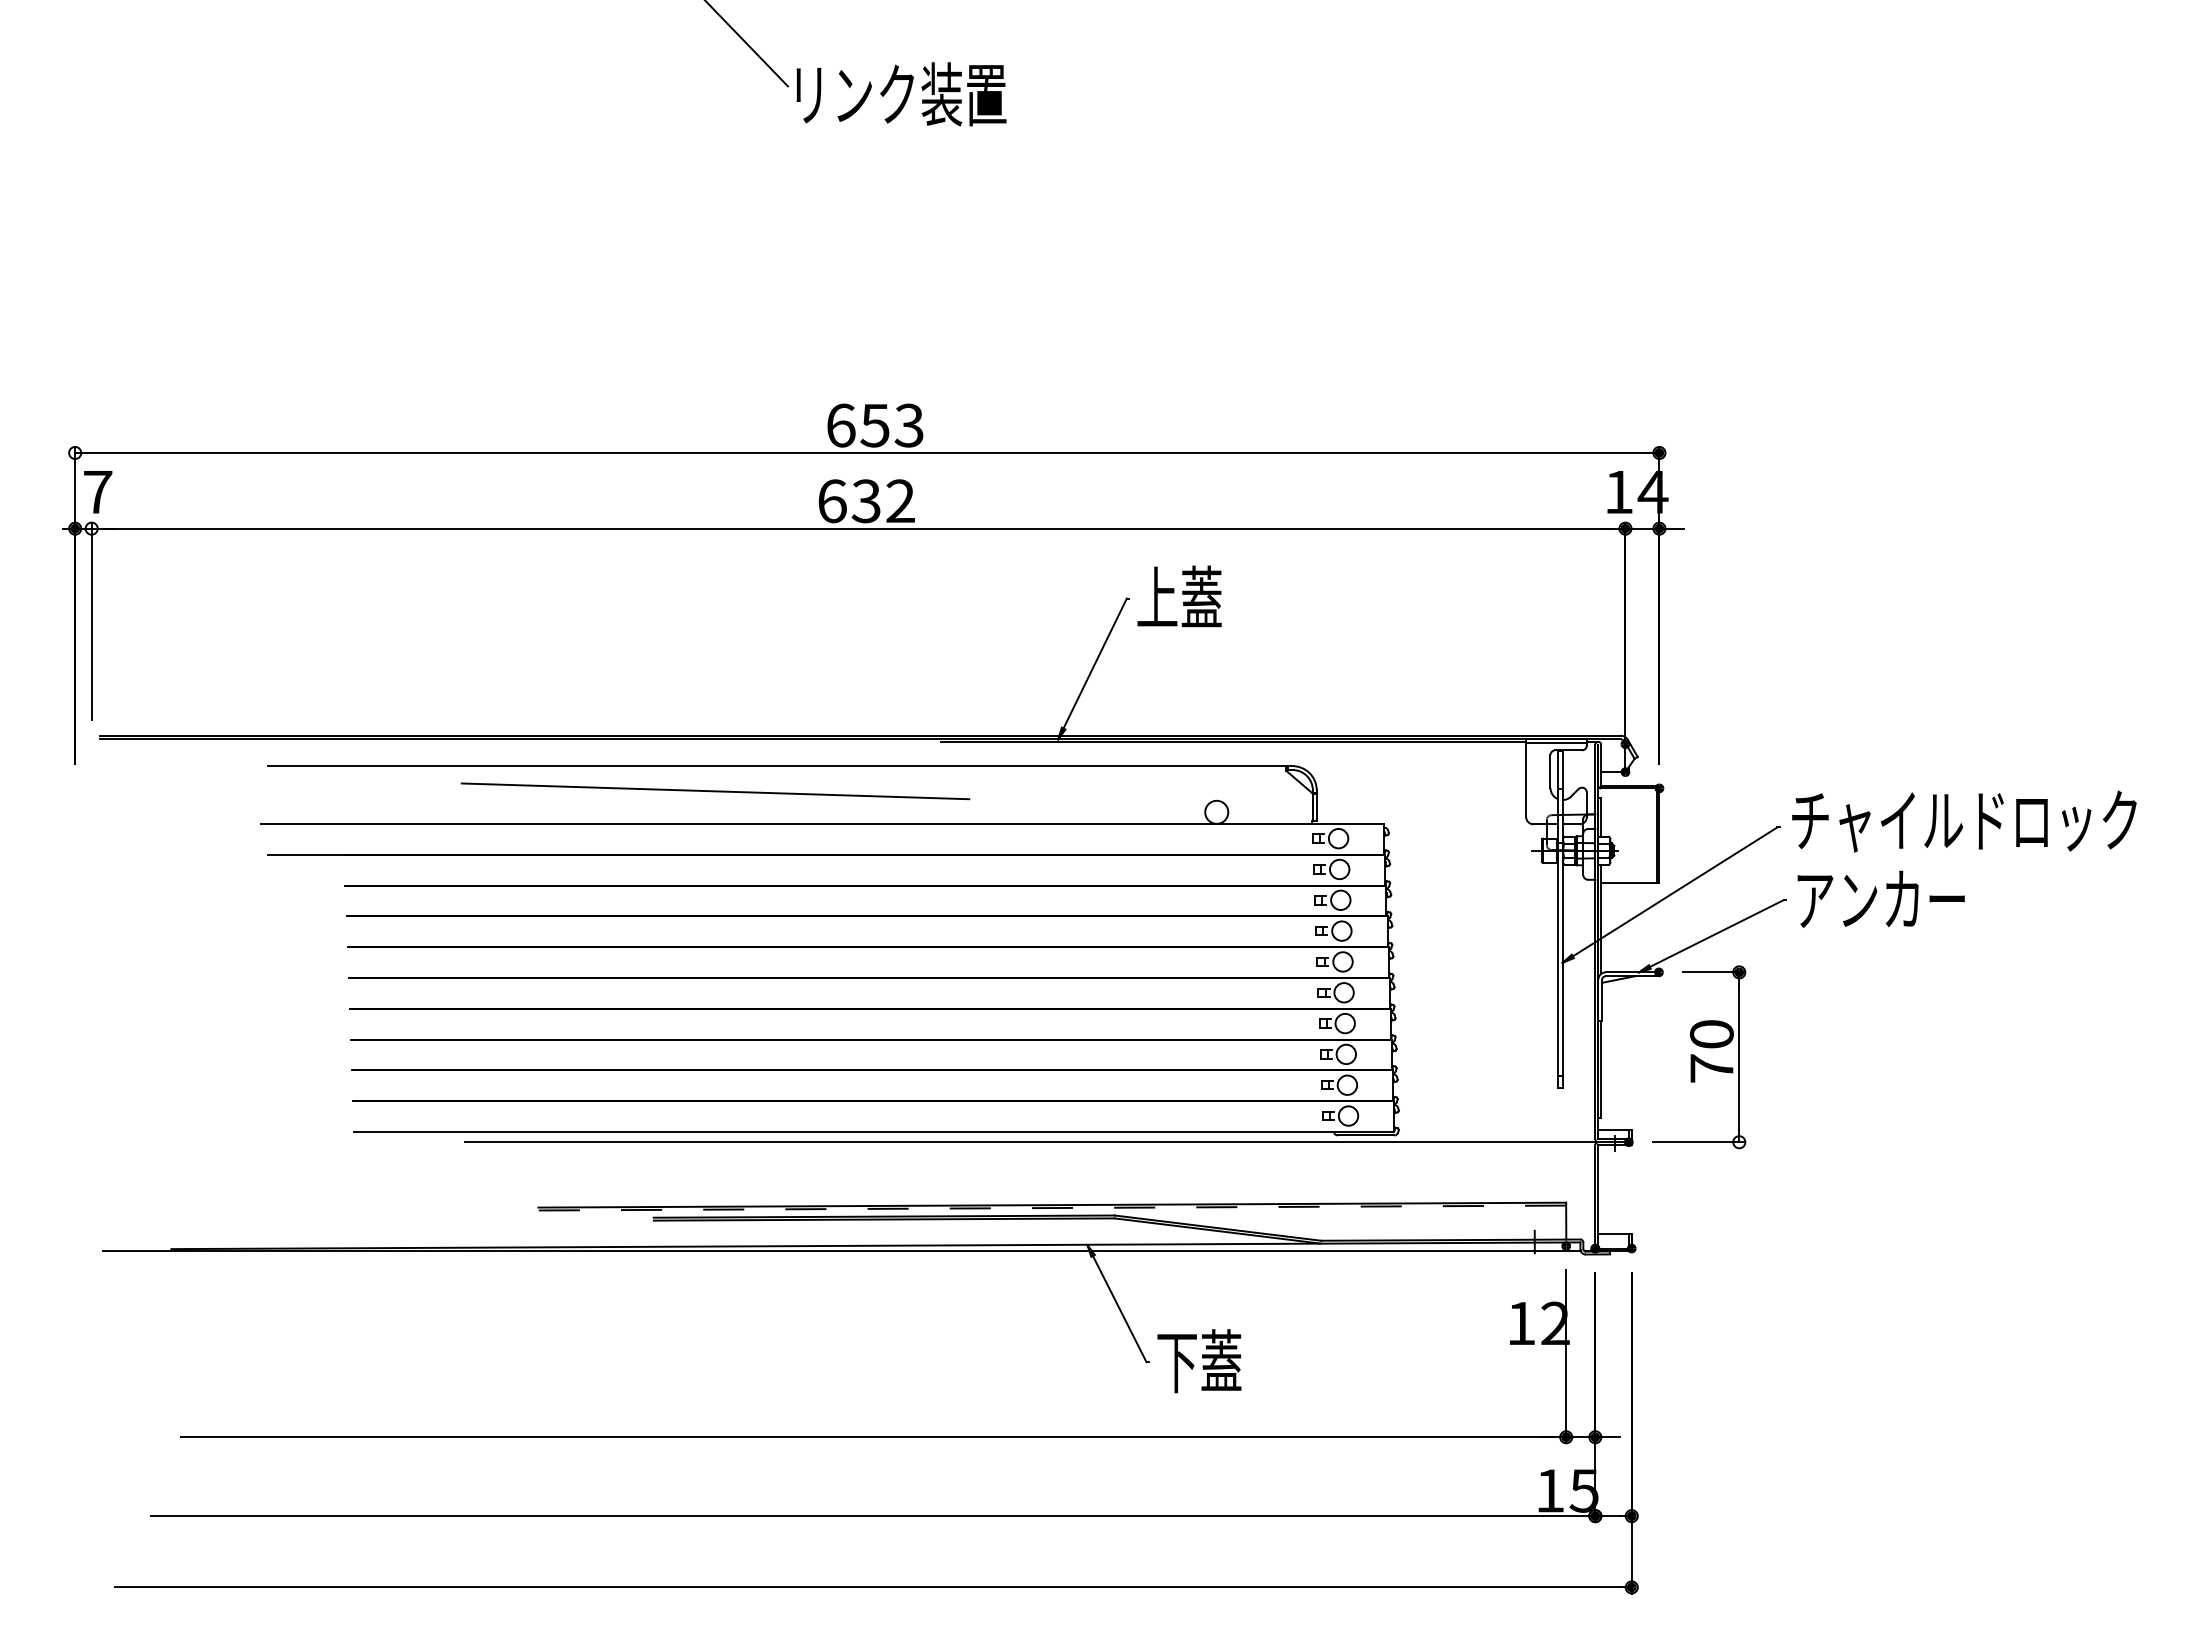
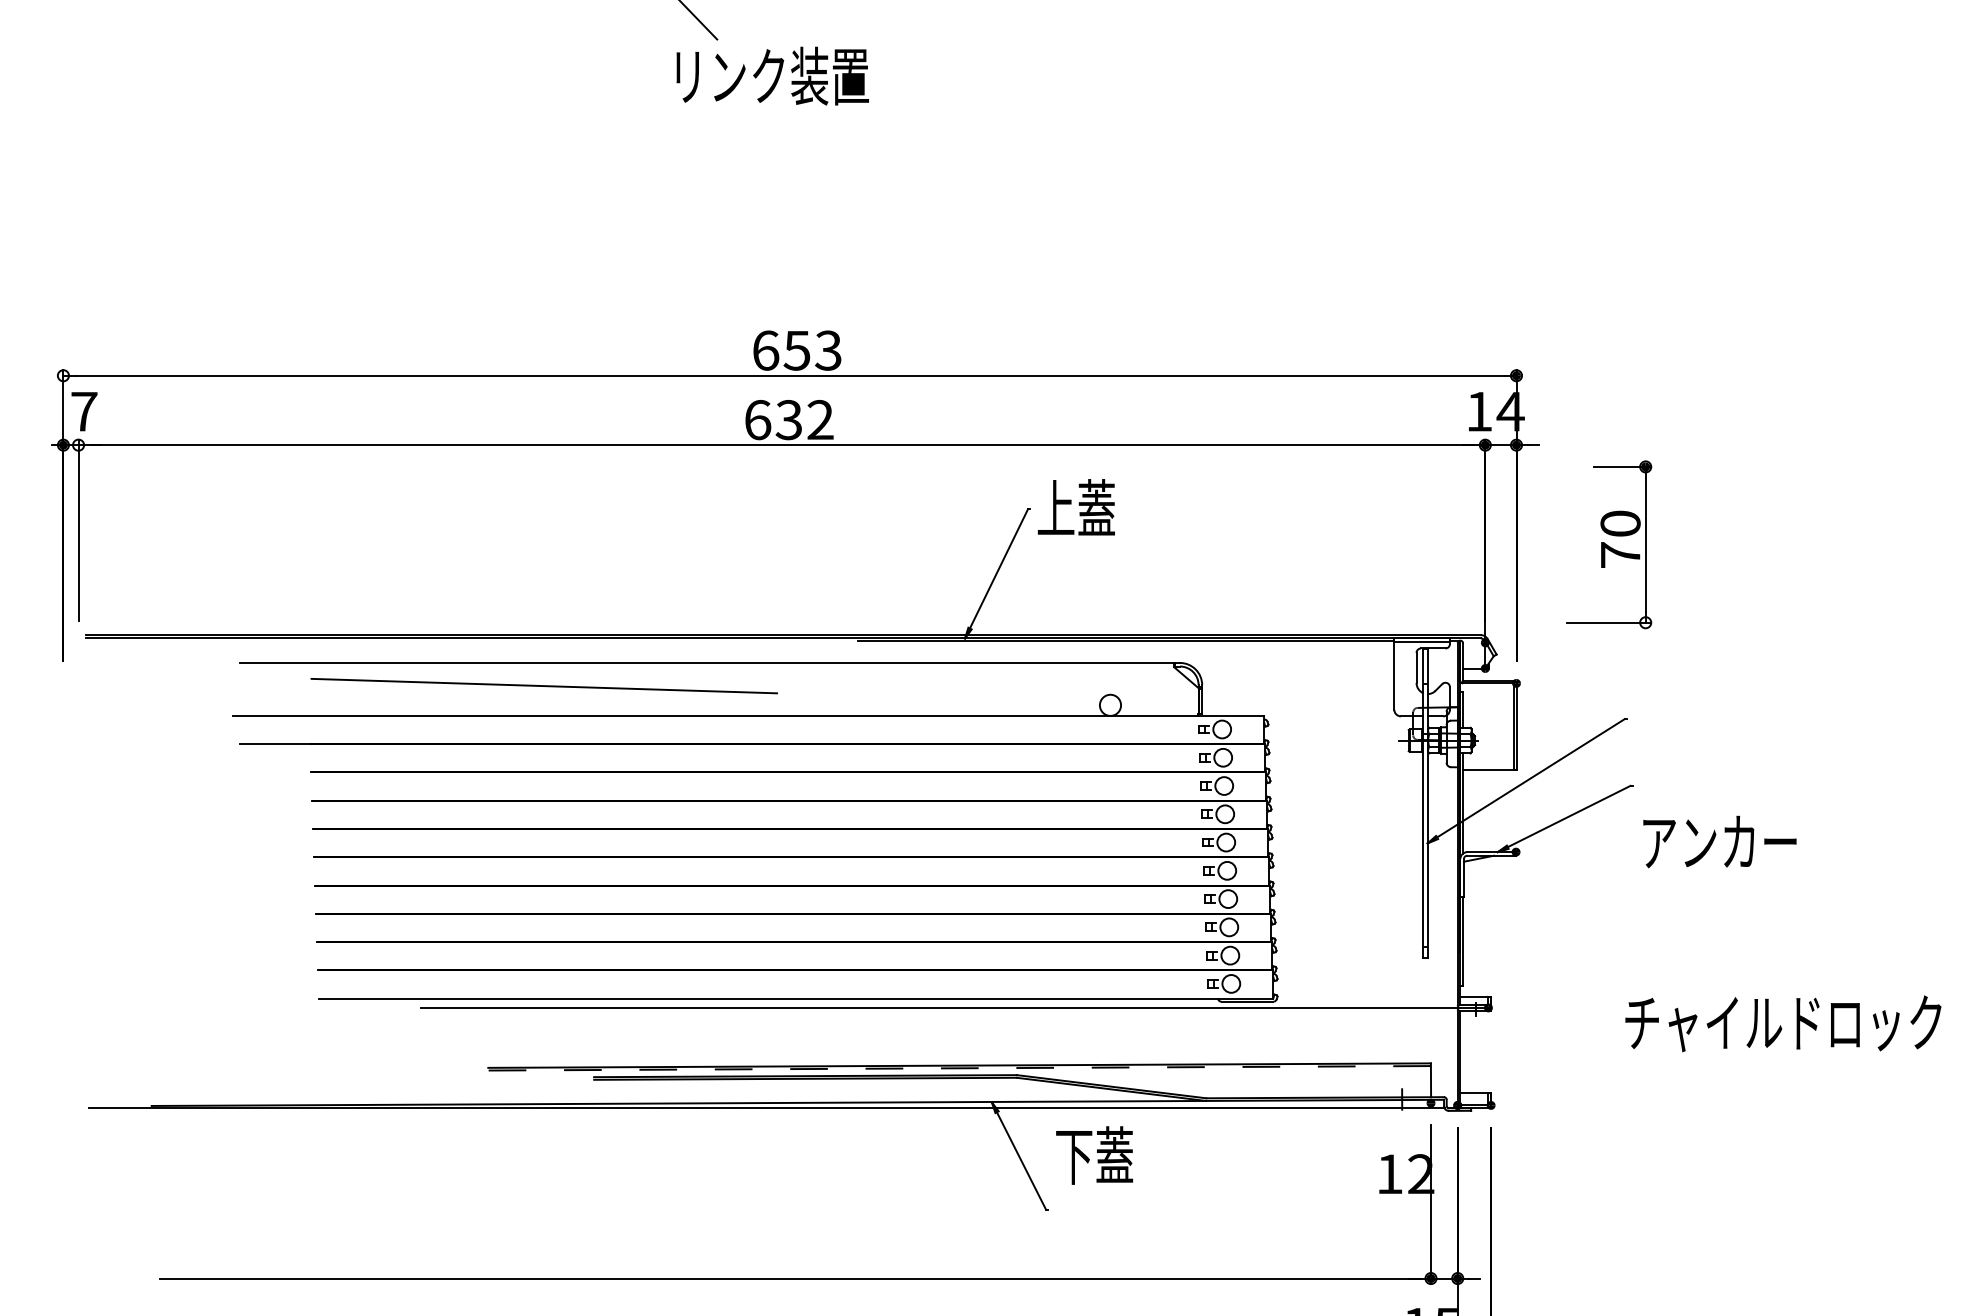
text: (901, 94) -> (772, 76), moved
line: (715, 791) -> (544, 686), moved
text: (1964, 821) -> (1783, 1023), moved
text: (1880, 898) -> (1719, 841), moved
part: (1699, 1057) -> (1609, 544), moved
text: (1199, 1361) -> (1094, 1155), moved

